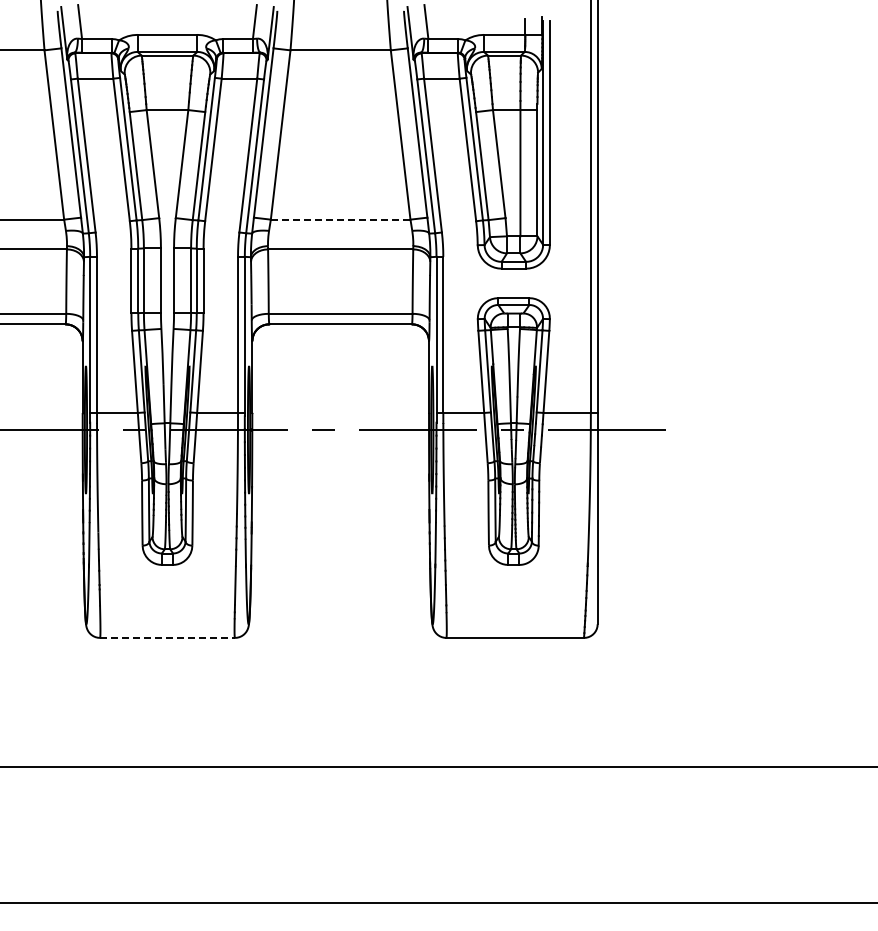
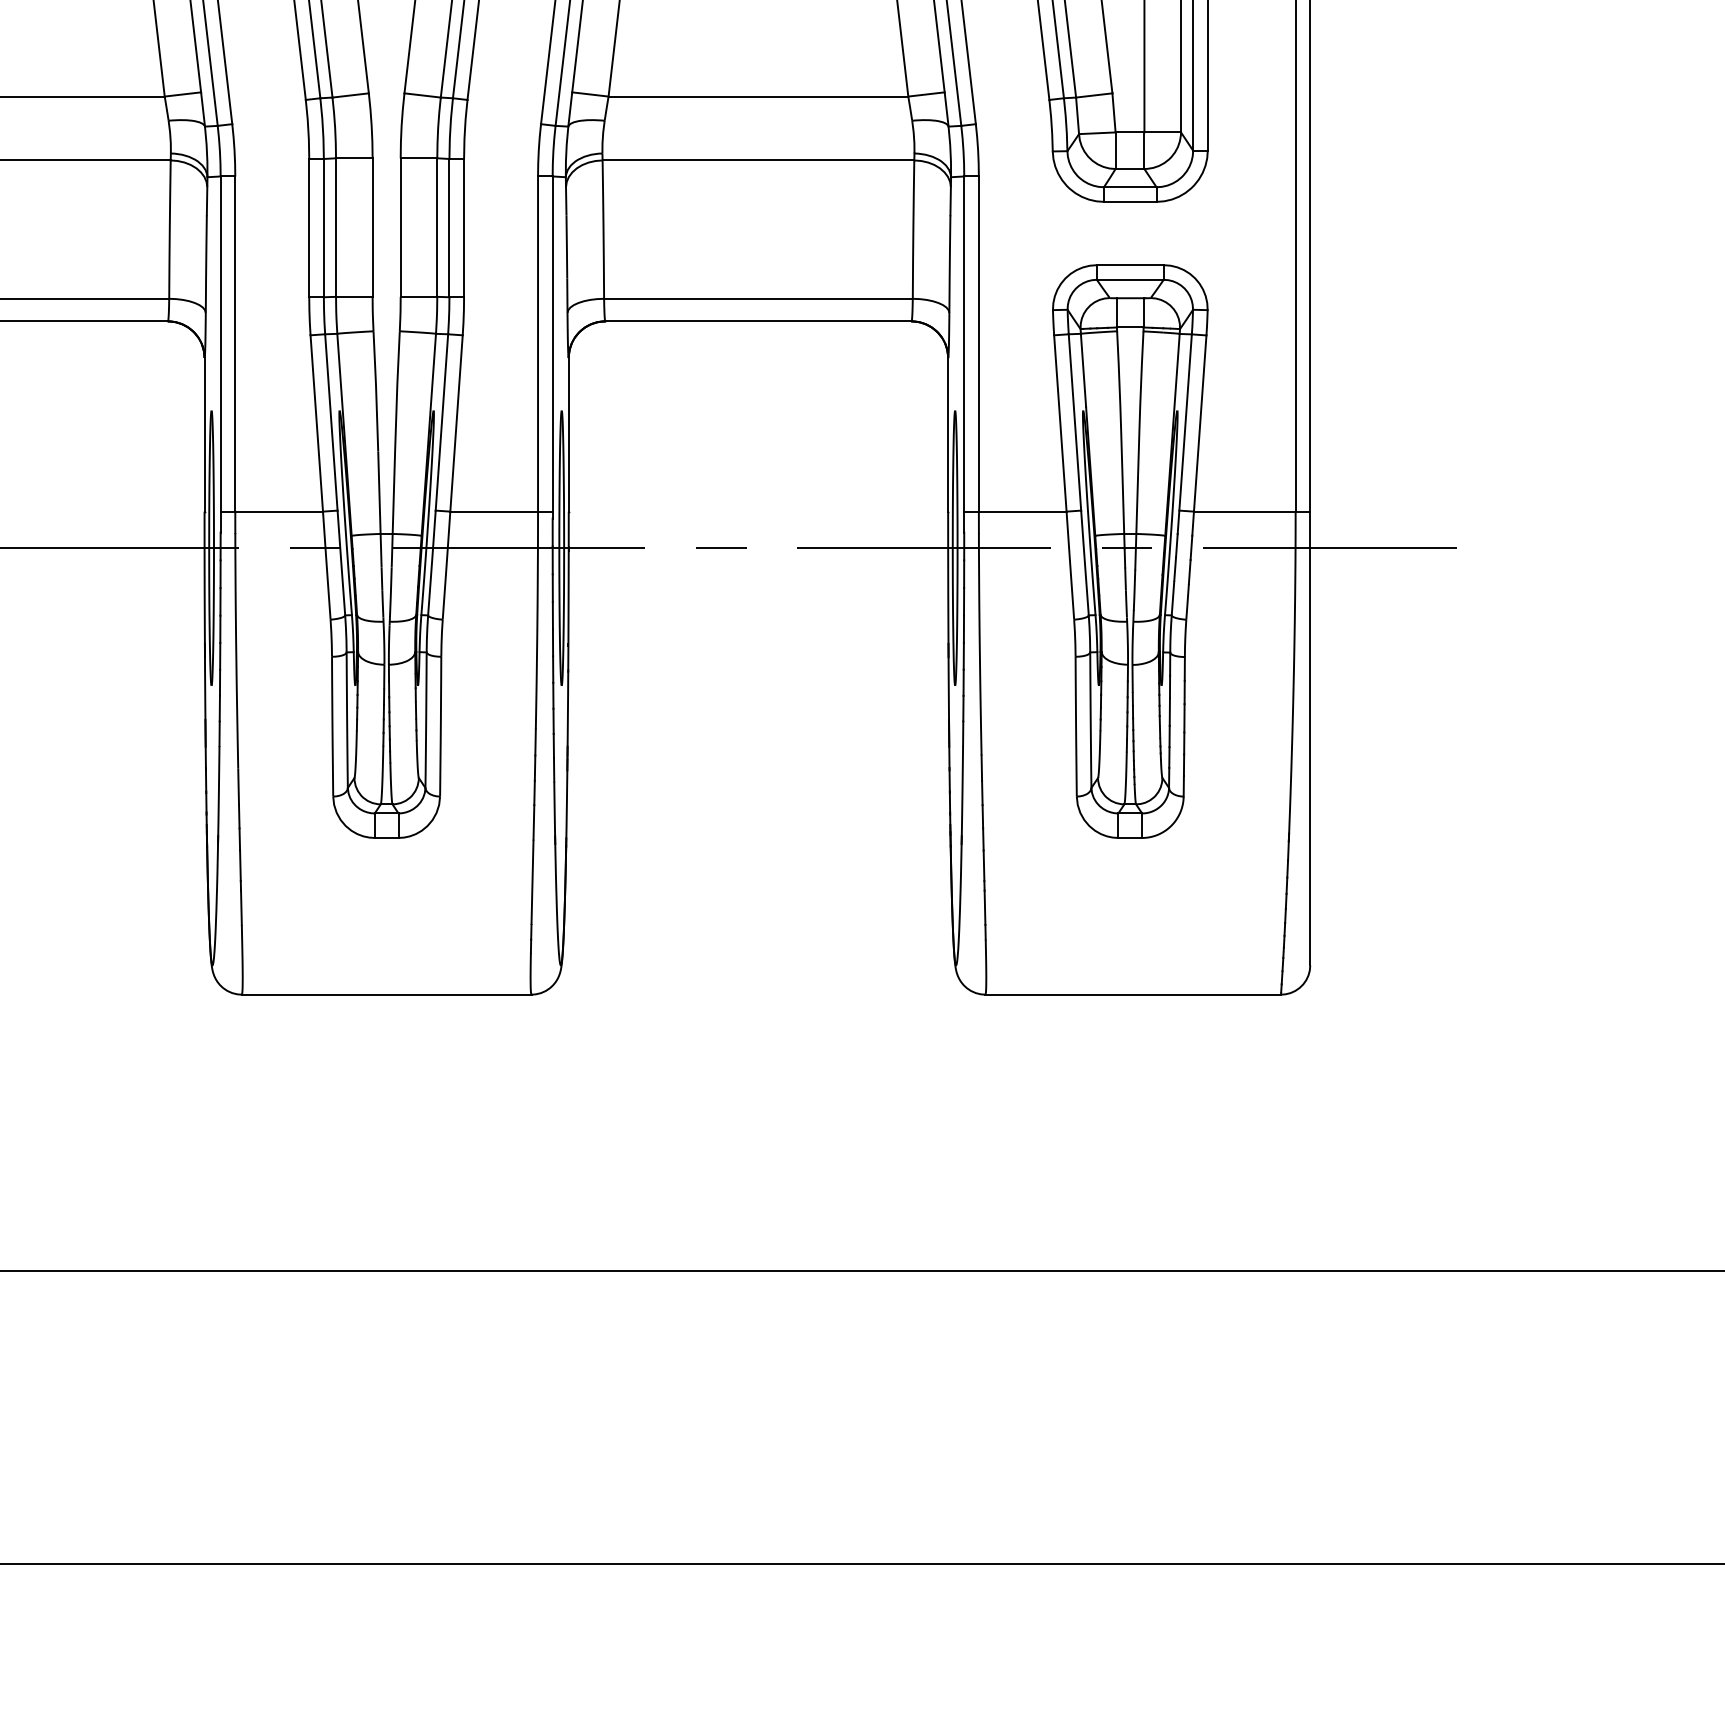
line: (340, 219) -> (758, 96), dashed -> solid
line: (168, 637) -> (388, 993), dashed -> solid

